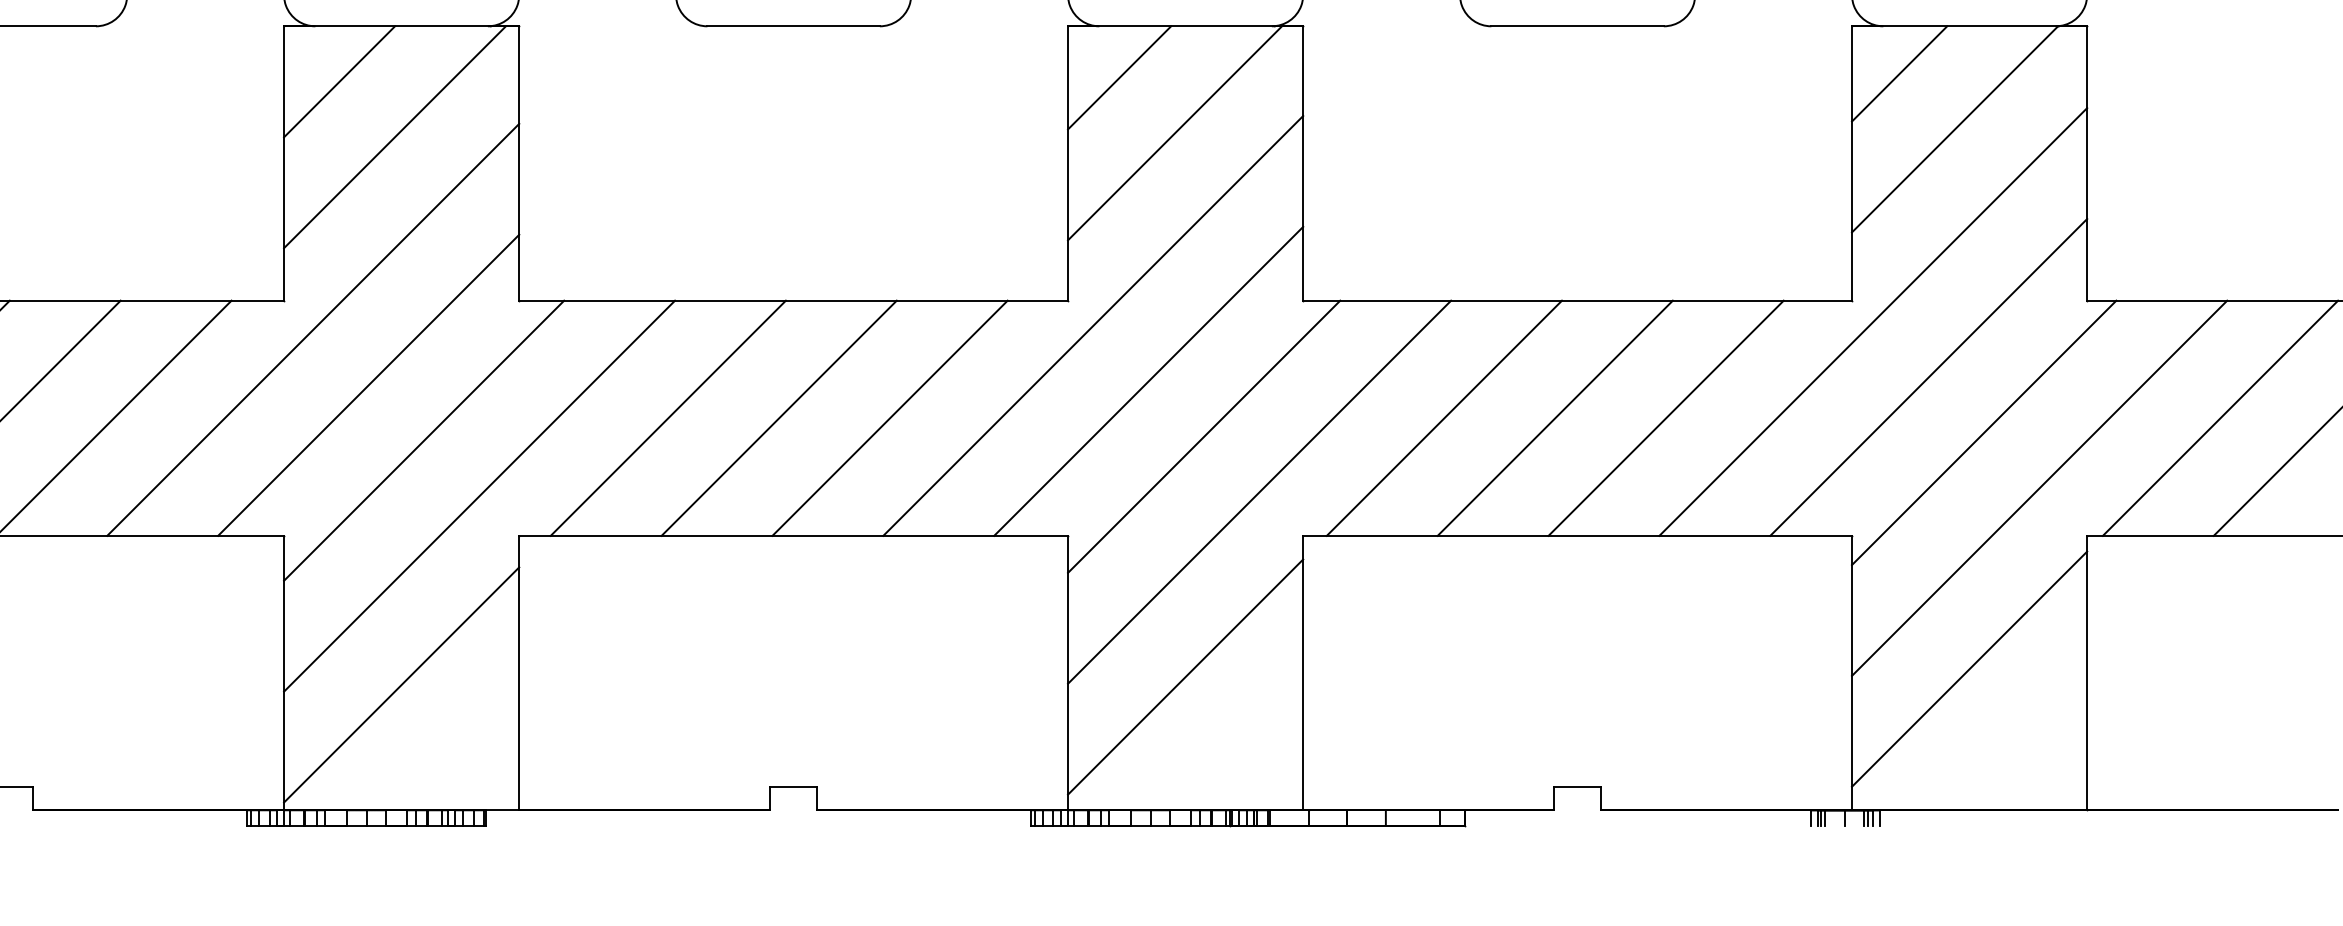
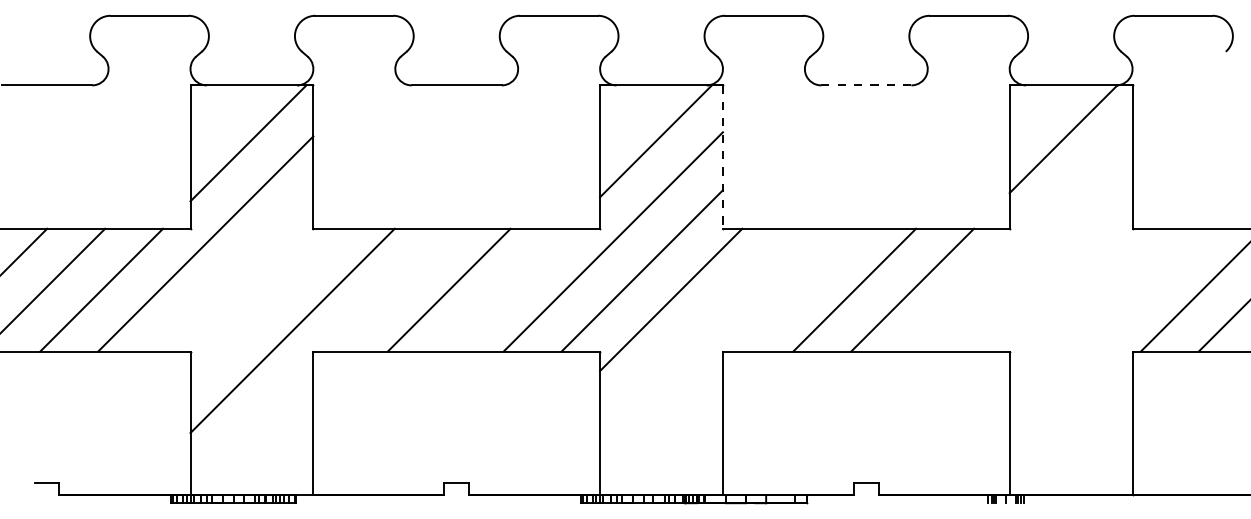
line: (1577, 26) -> (866, 85), solid -> dashed
line: (1899, 74) -> (1034, 110), removed
line: (1118, 78) -> (626, 112), removed
line: (339, 81) -> (219, 114), removed
line: (1302, 164) -> (722, 157), solid -> dashed
line: (1872, 321) -> (1020, 239), removed
line: (1928, 376) -> (1049, 268), removed
line: (368, 384) -> (234, 272), removed
line: (666, 416) -> (390, 289), removed
line: (888, 416) -> (506, 289), removed
line: (1443, 416) -> (796, 289), removed
line: (1983, 432) -> (1078, 297), removed
line: (423, 439) -> (263, 301), removed
line: (2039, 487) -> (1107, 326), removed
line: (1260, 491) -> (700, 328), removed
line: (1968, 667) -> (1070, 420), removed
line: (1185, 675) -> (661, 424), removed
line: (400, 684) -> (251, 429), removed

